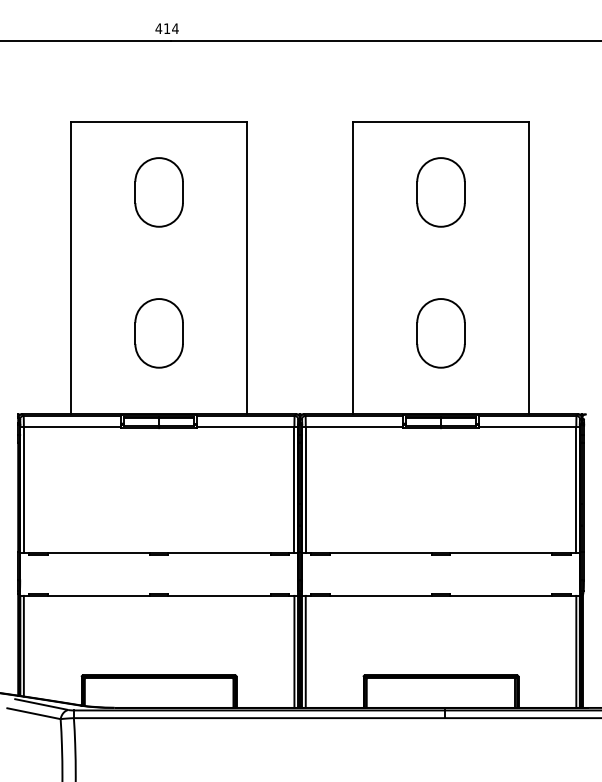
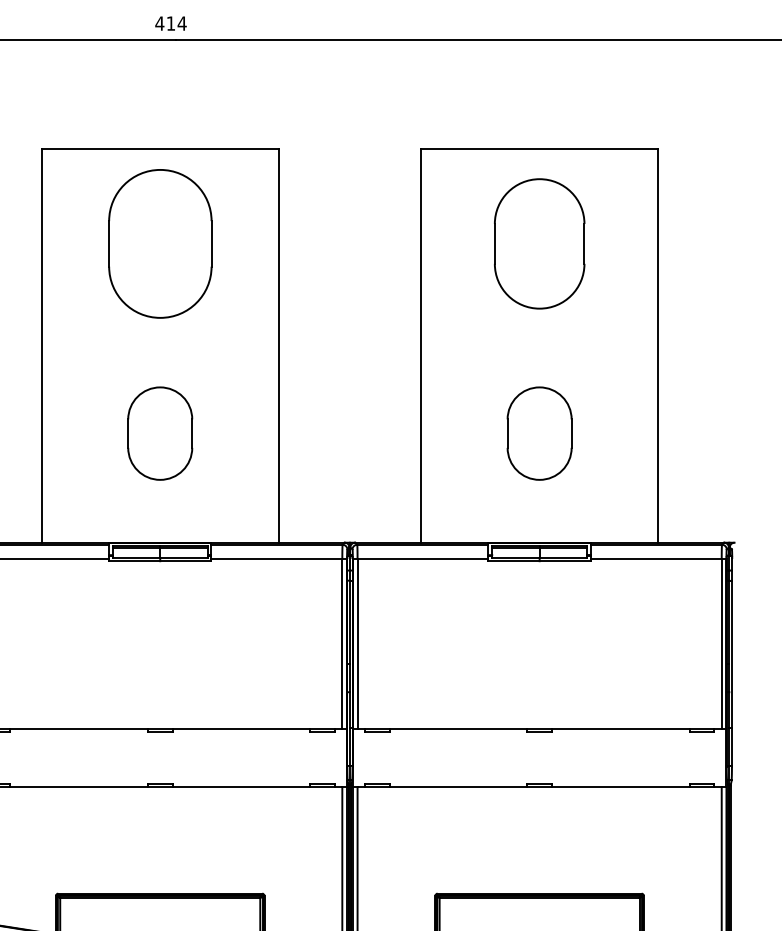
part: (158, 192) -> (159, 244), size x1.6
part: (440, 192) -> (538, 244), size x1.4

